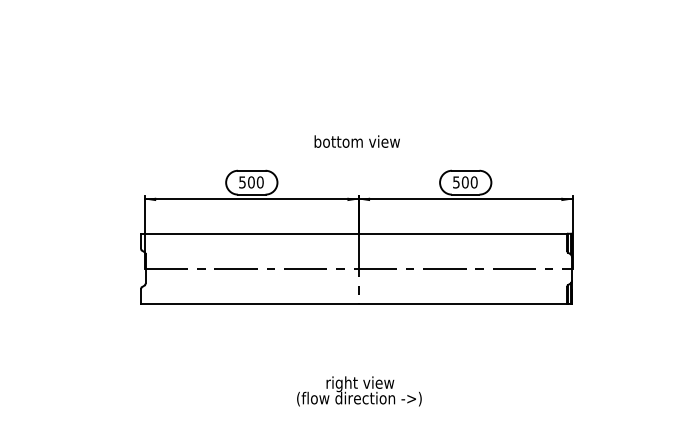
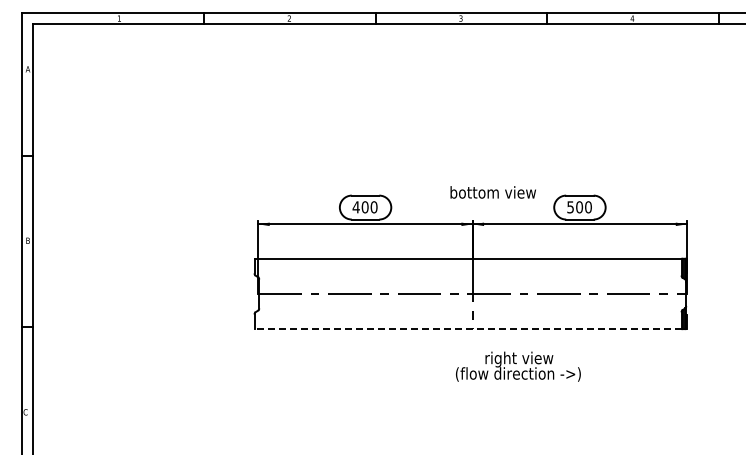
text: (356, 141) -> (492, 192), moved
text: (241, 182) -> (355, 207), 500 -> 400
line: (354, 304) -> (468, 329), solid -> dashed
text: (359, 391) -> (518, 366), moved

